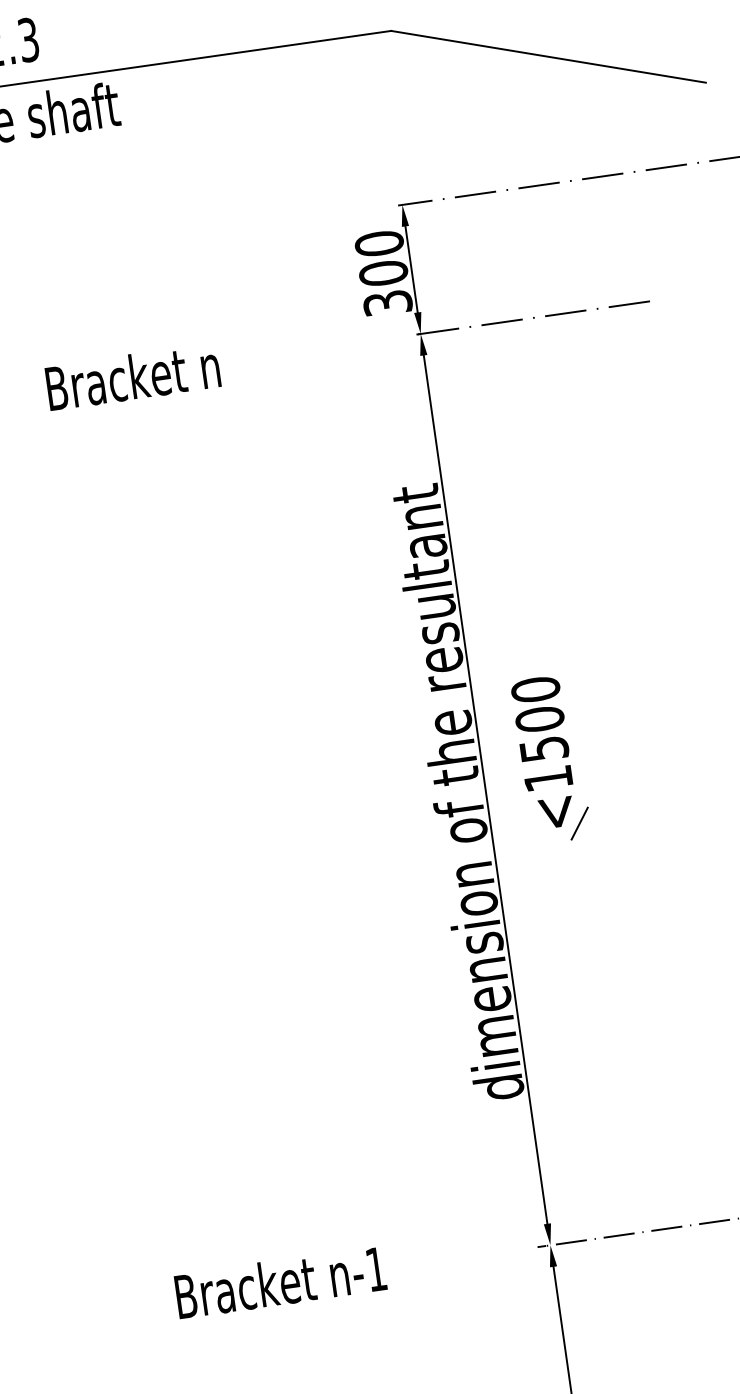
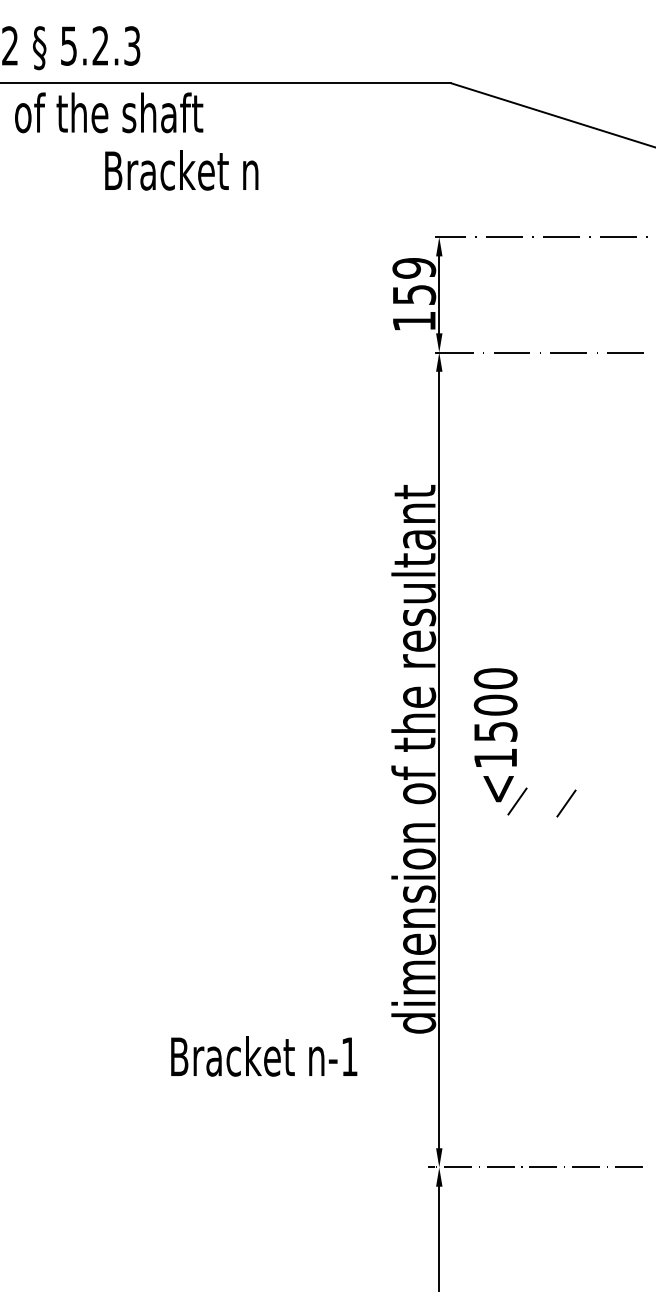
text: (383, 272) -> (414, 294), 300 -> 159
text: (132, 377) -> (181, 170), moved
line: (634, 818) -> (566, 803), added
text: (281, 1282) -> (264, 1056), moved

